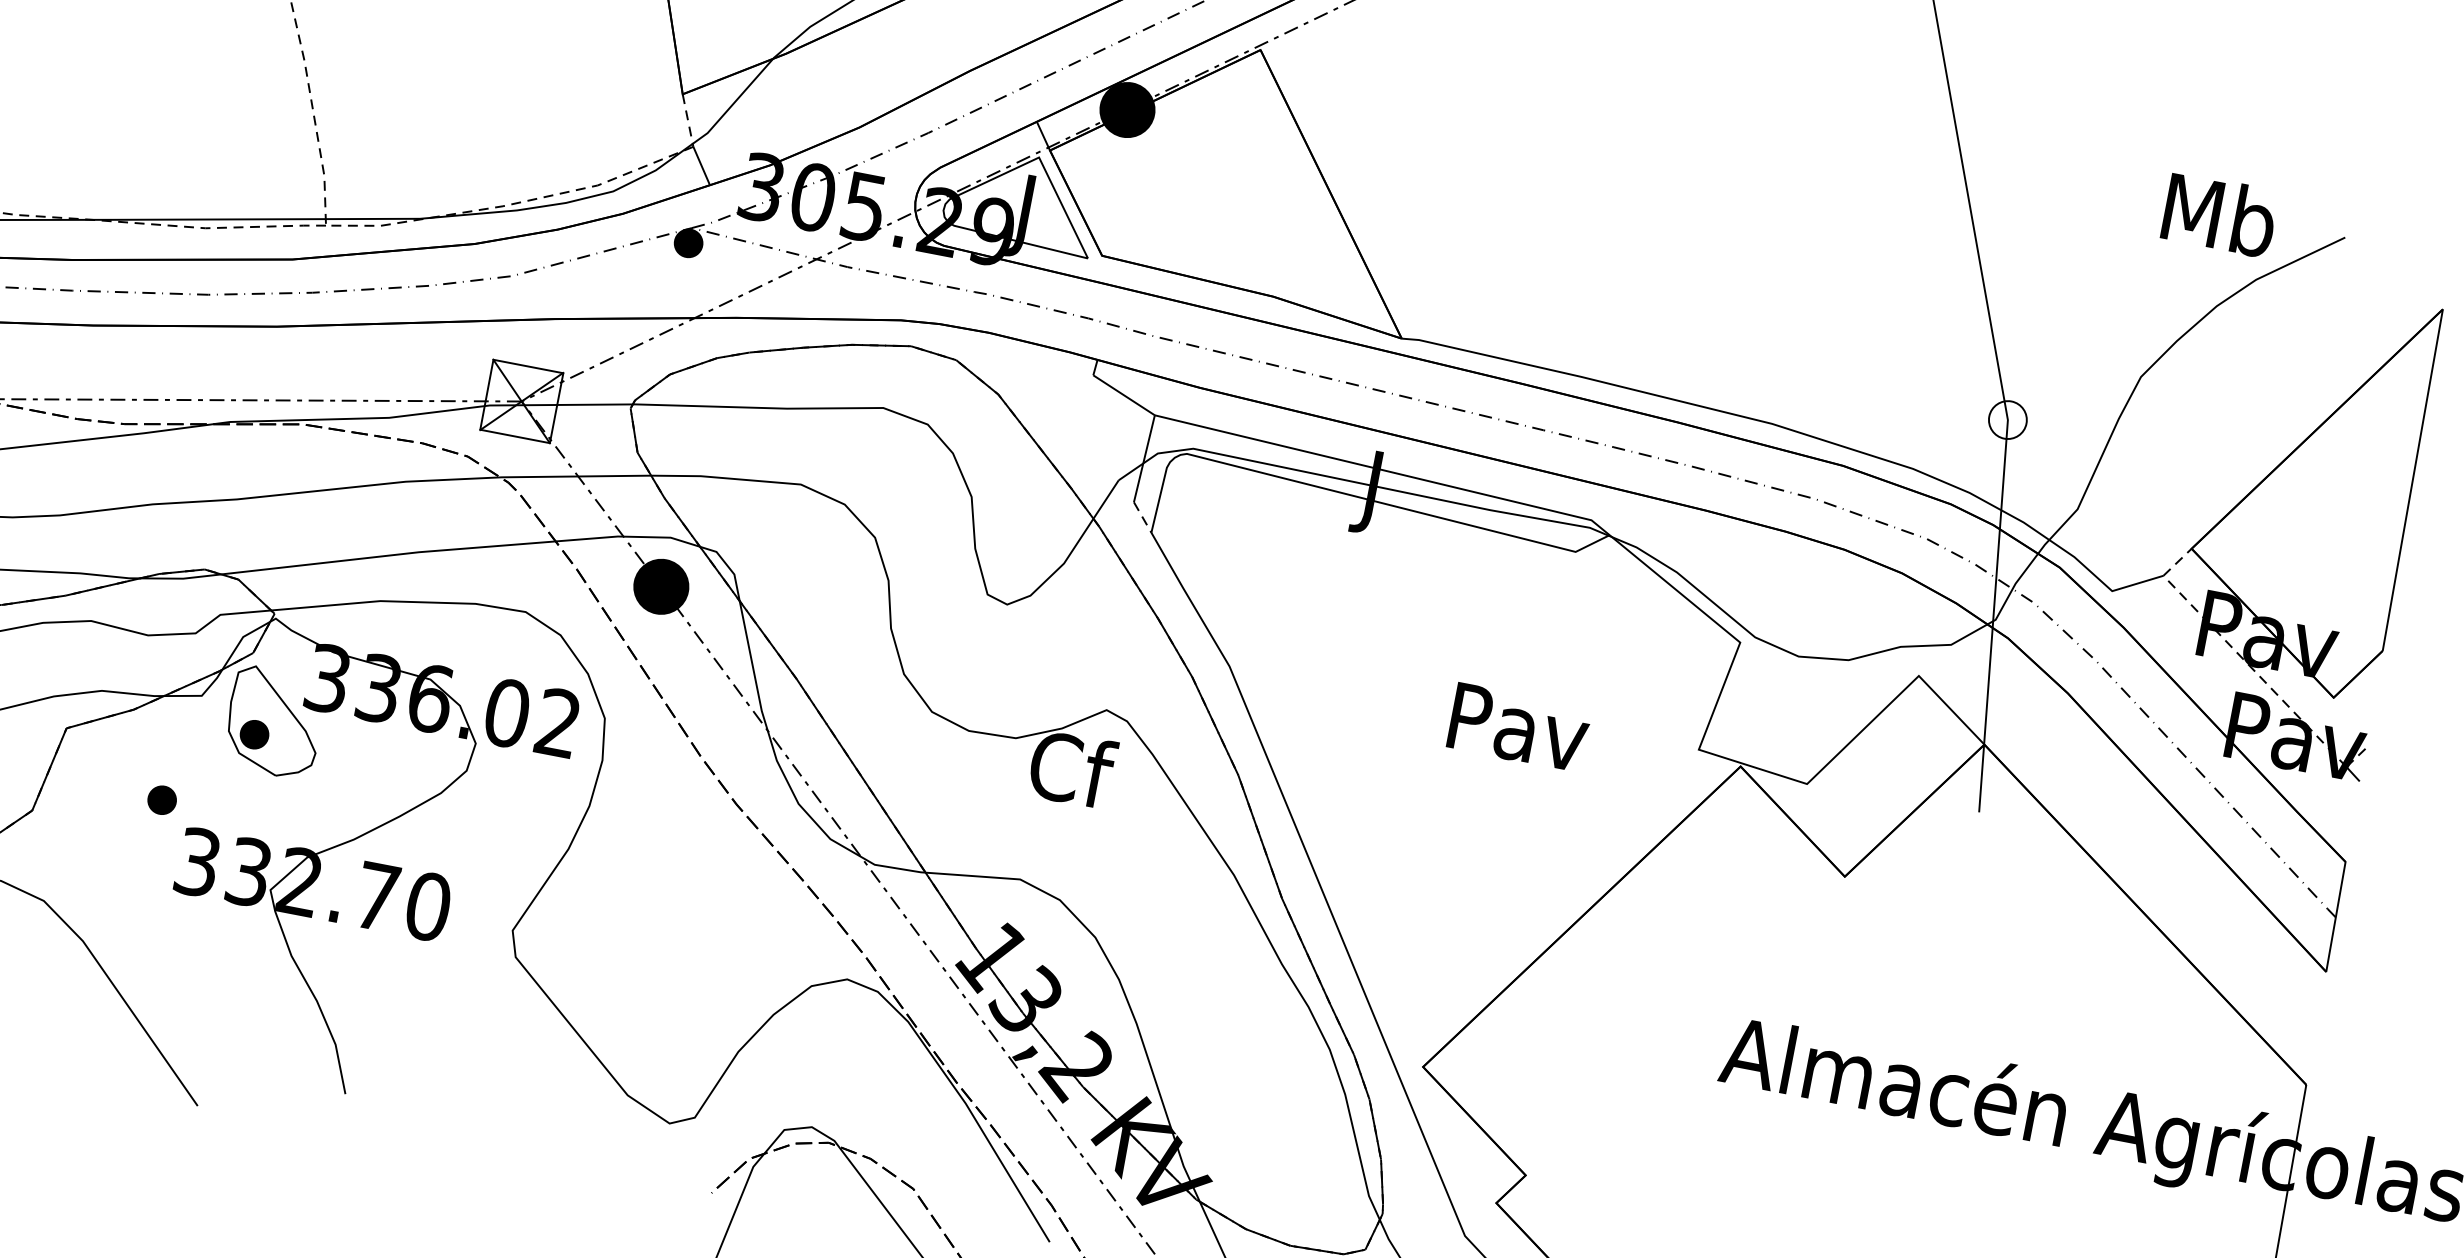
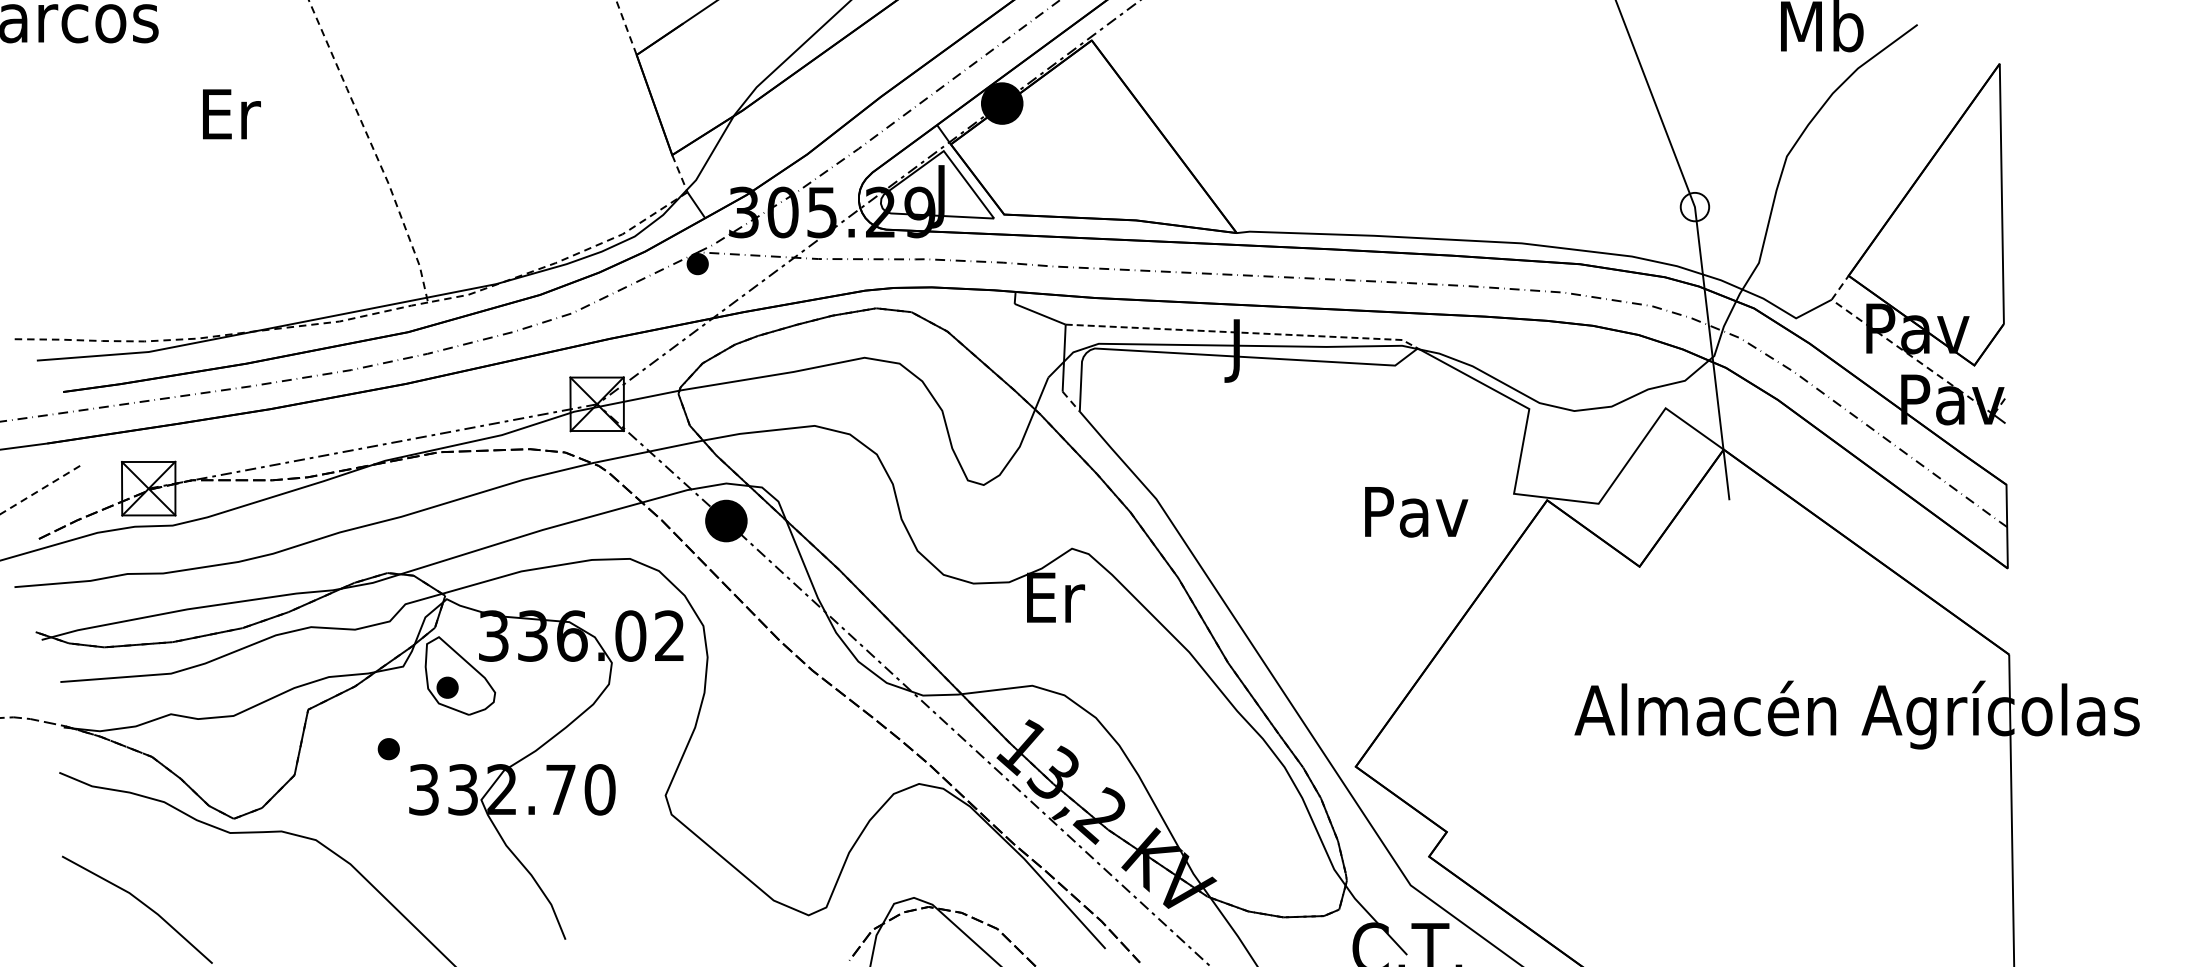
line: (1386, 470) -> (1244, 332), solid -> dashed
text: (1519, 728) -> (1416, 512), moved
text: (1072, 768) -> (1055, 596), Cf -> Er

